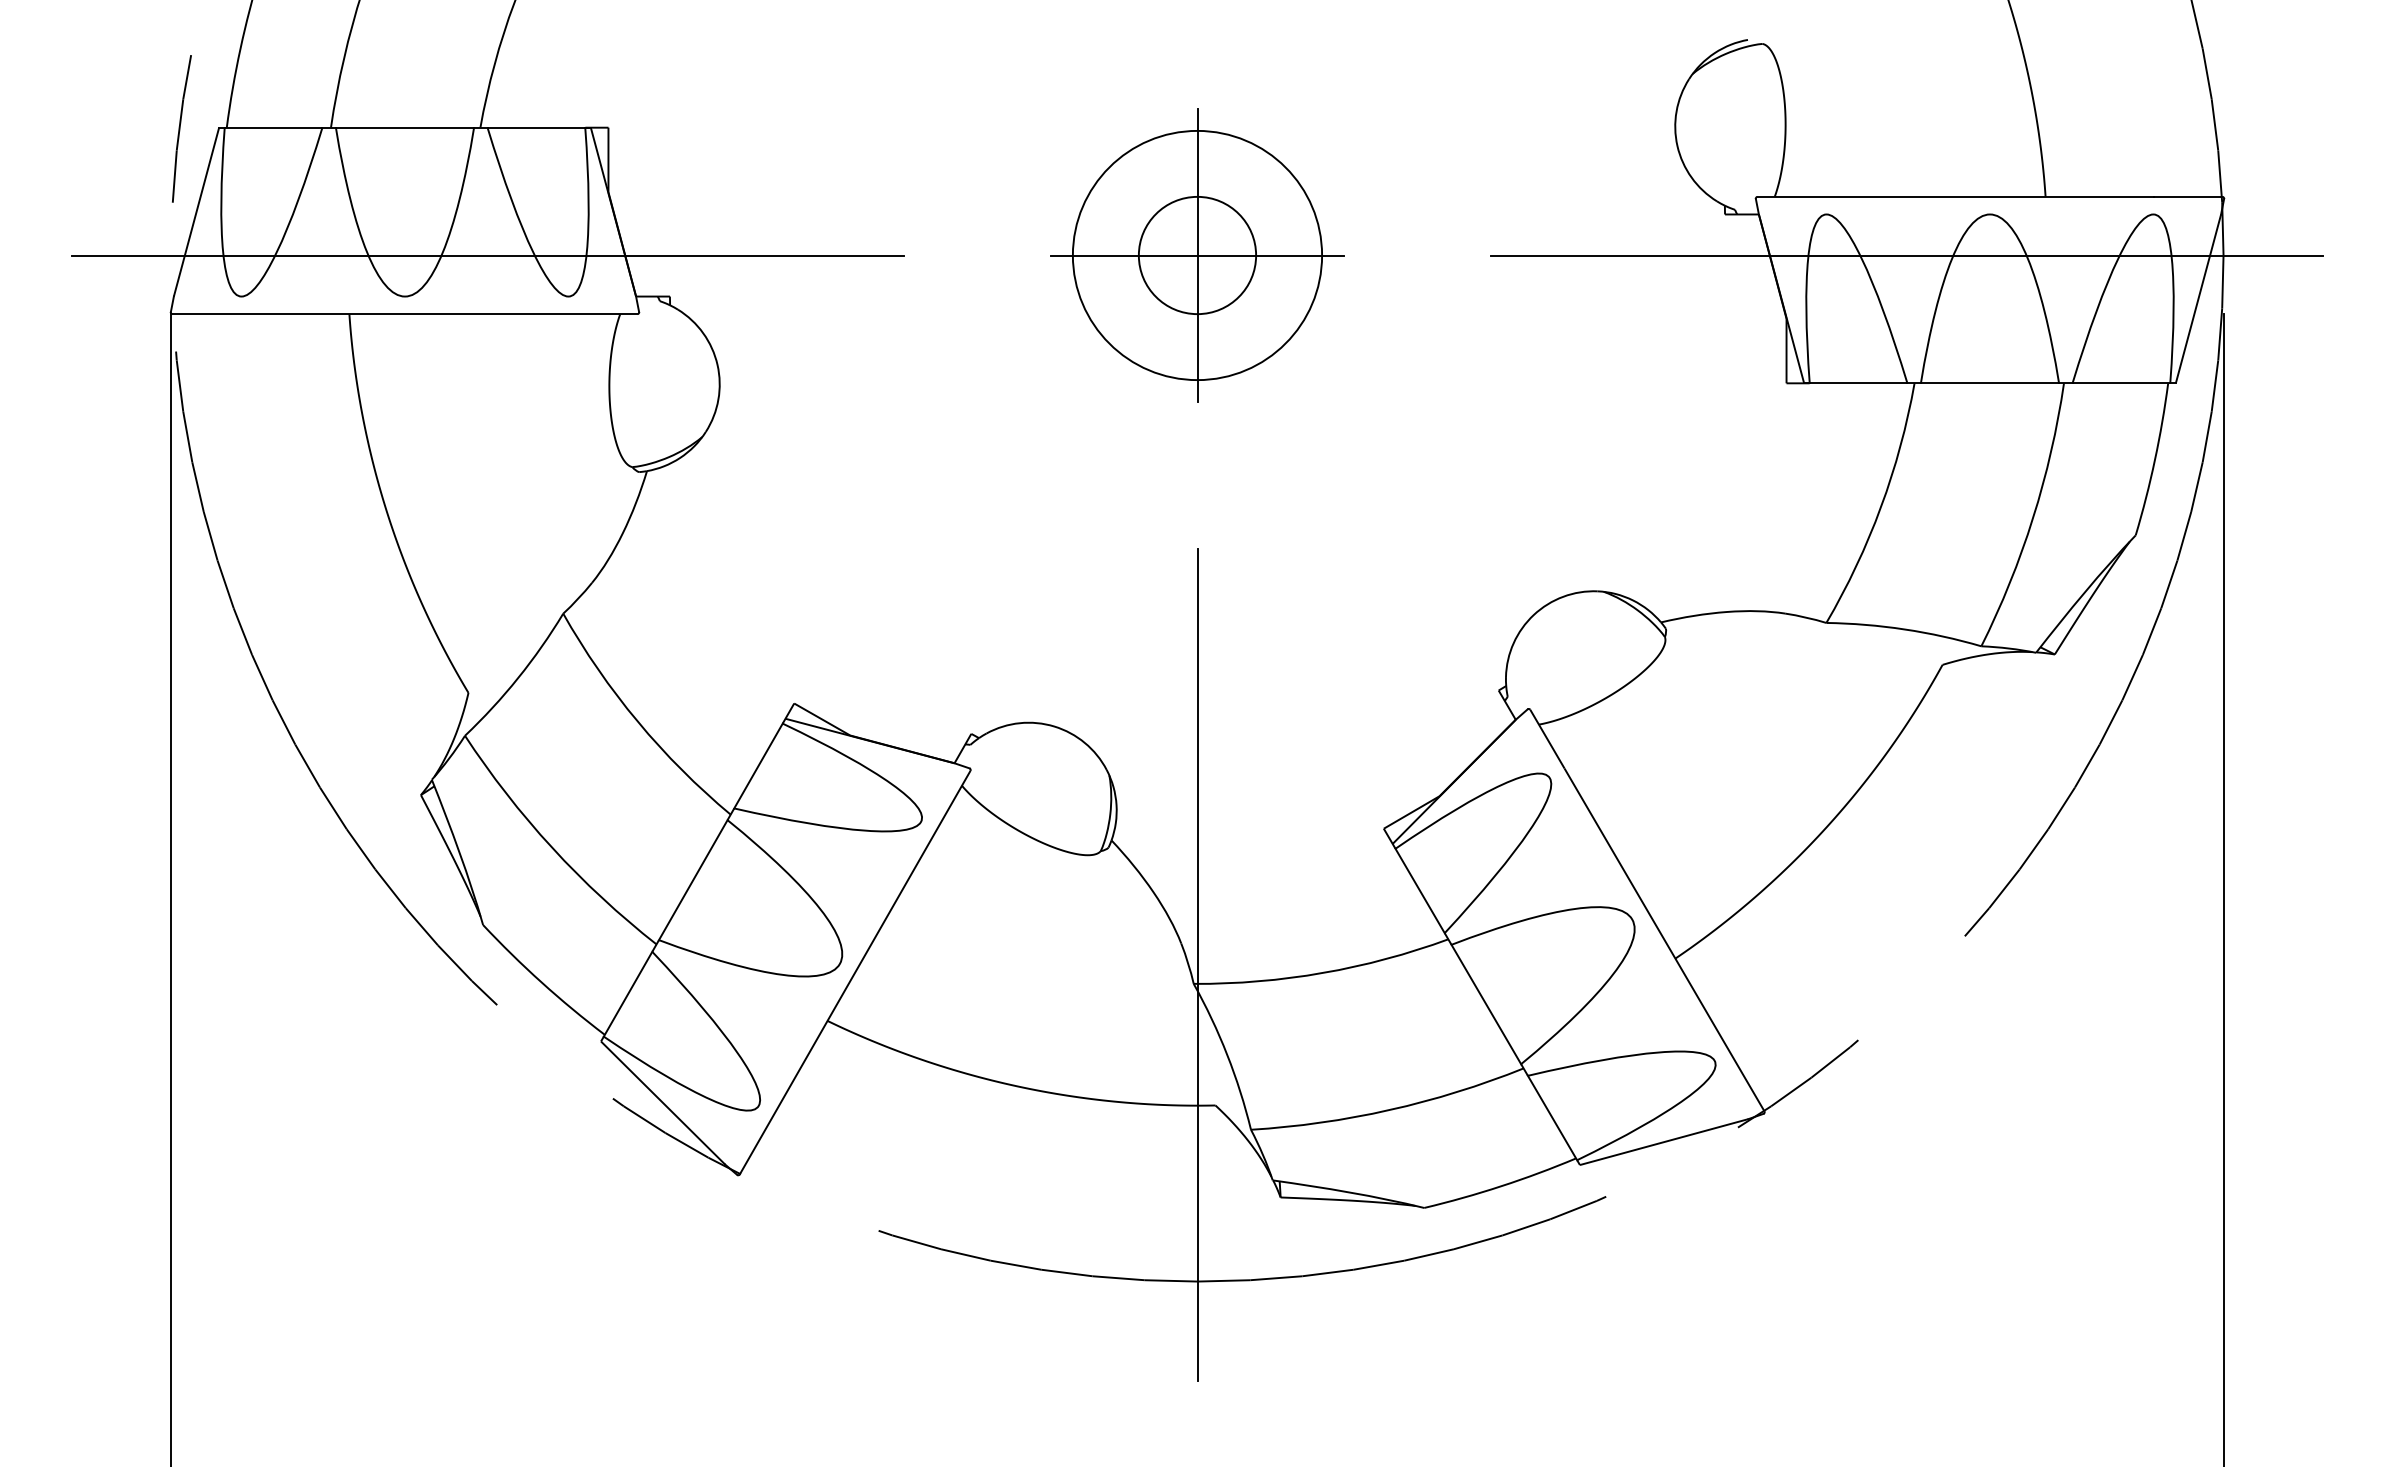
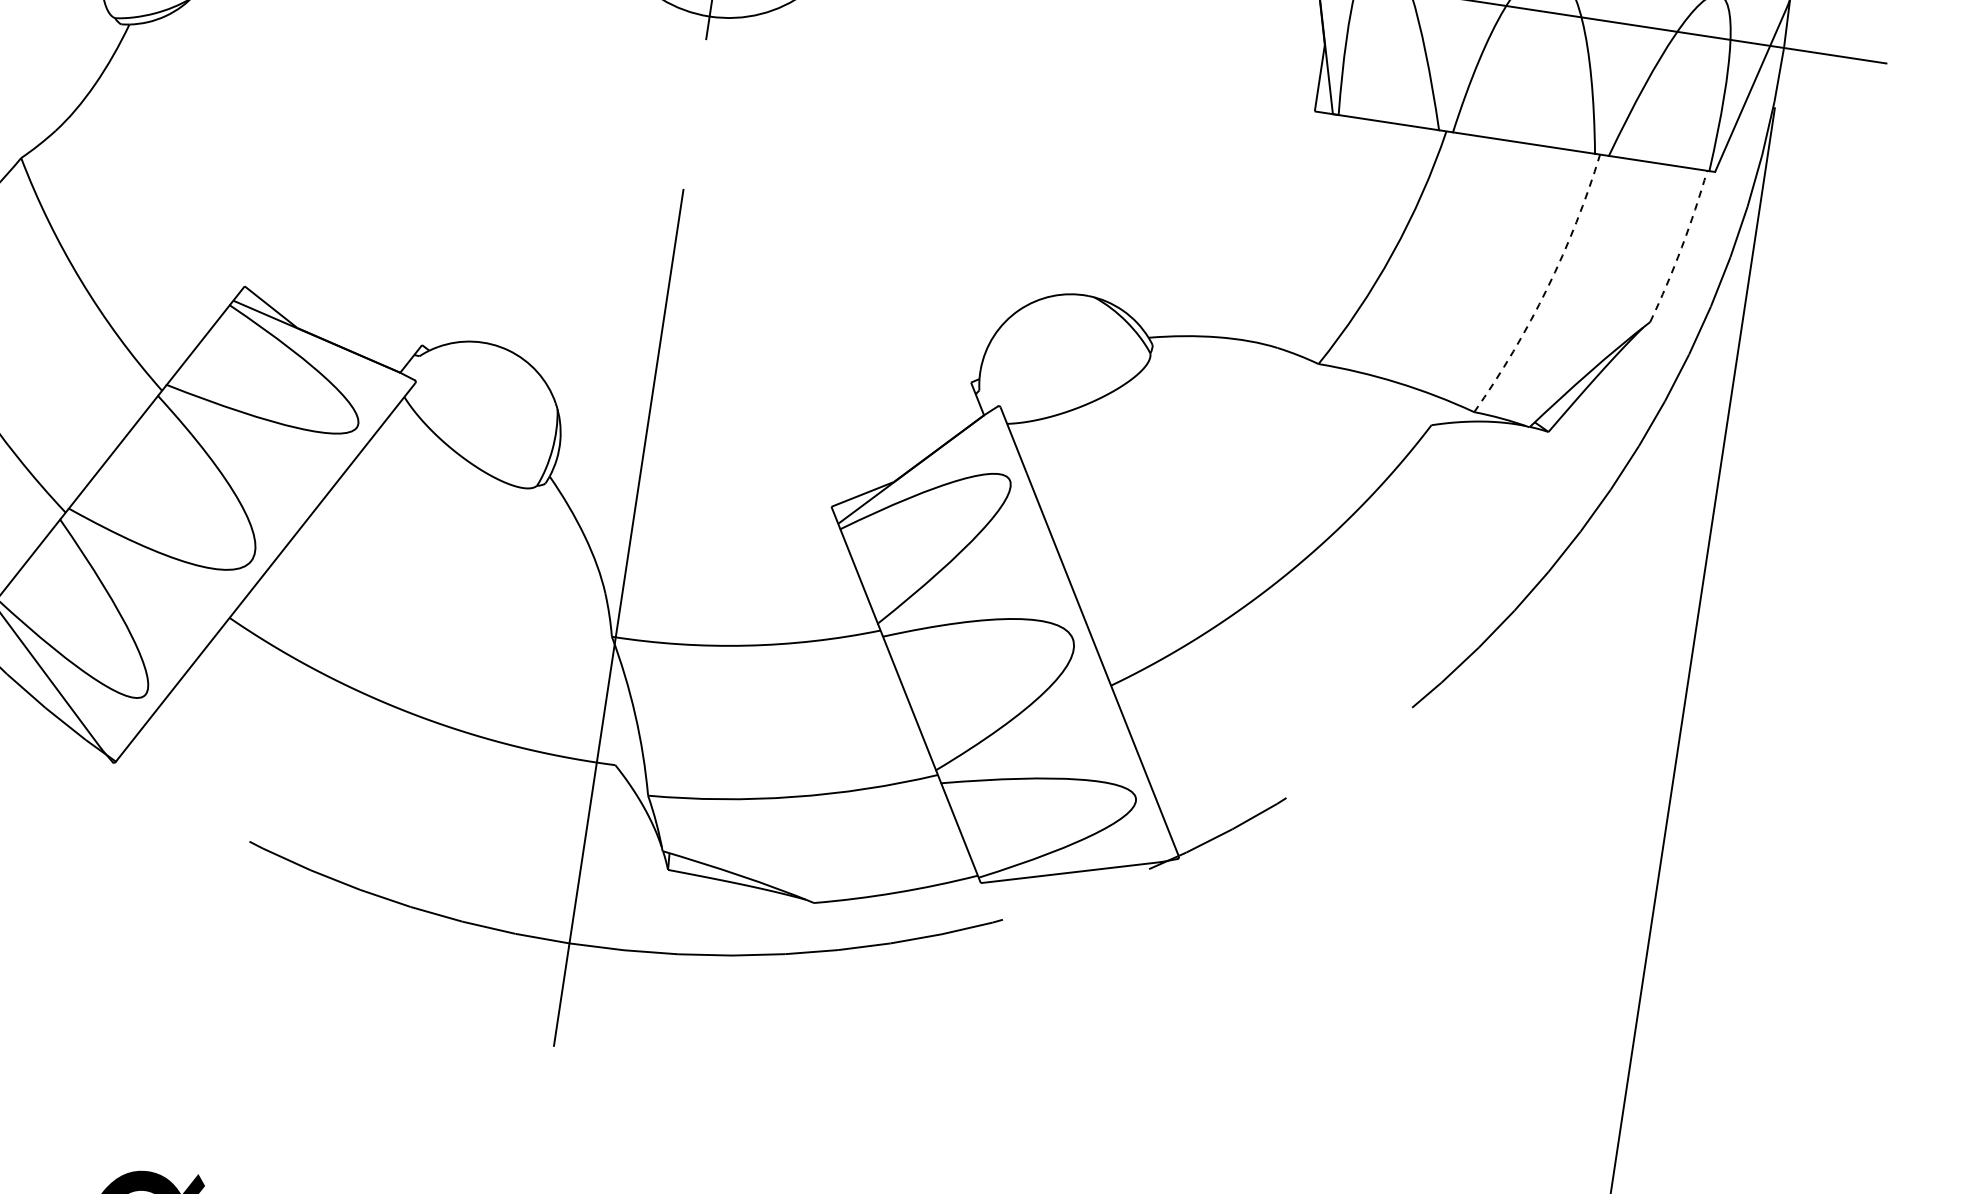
arc: (2154, 460) -> (1681, 248), solid -> dashed
arc: (2033, 518) -> (1547, 288), solid -> dashed

